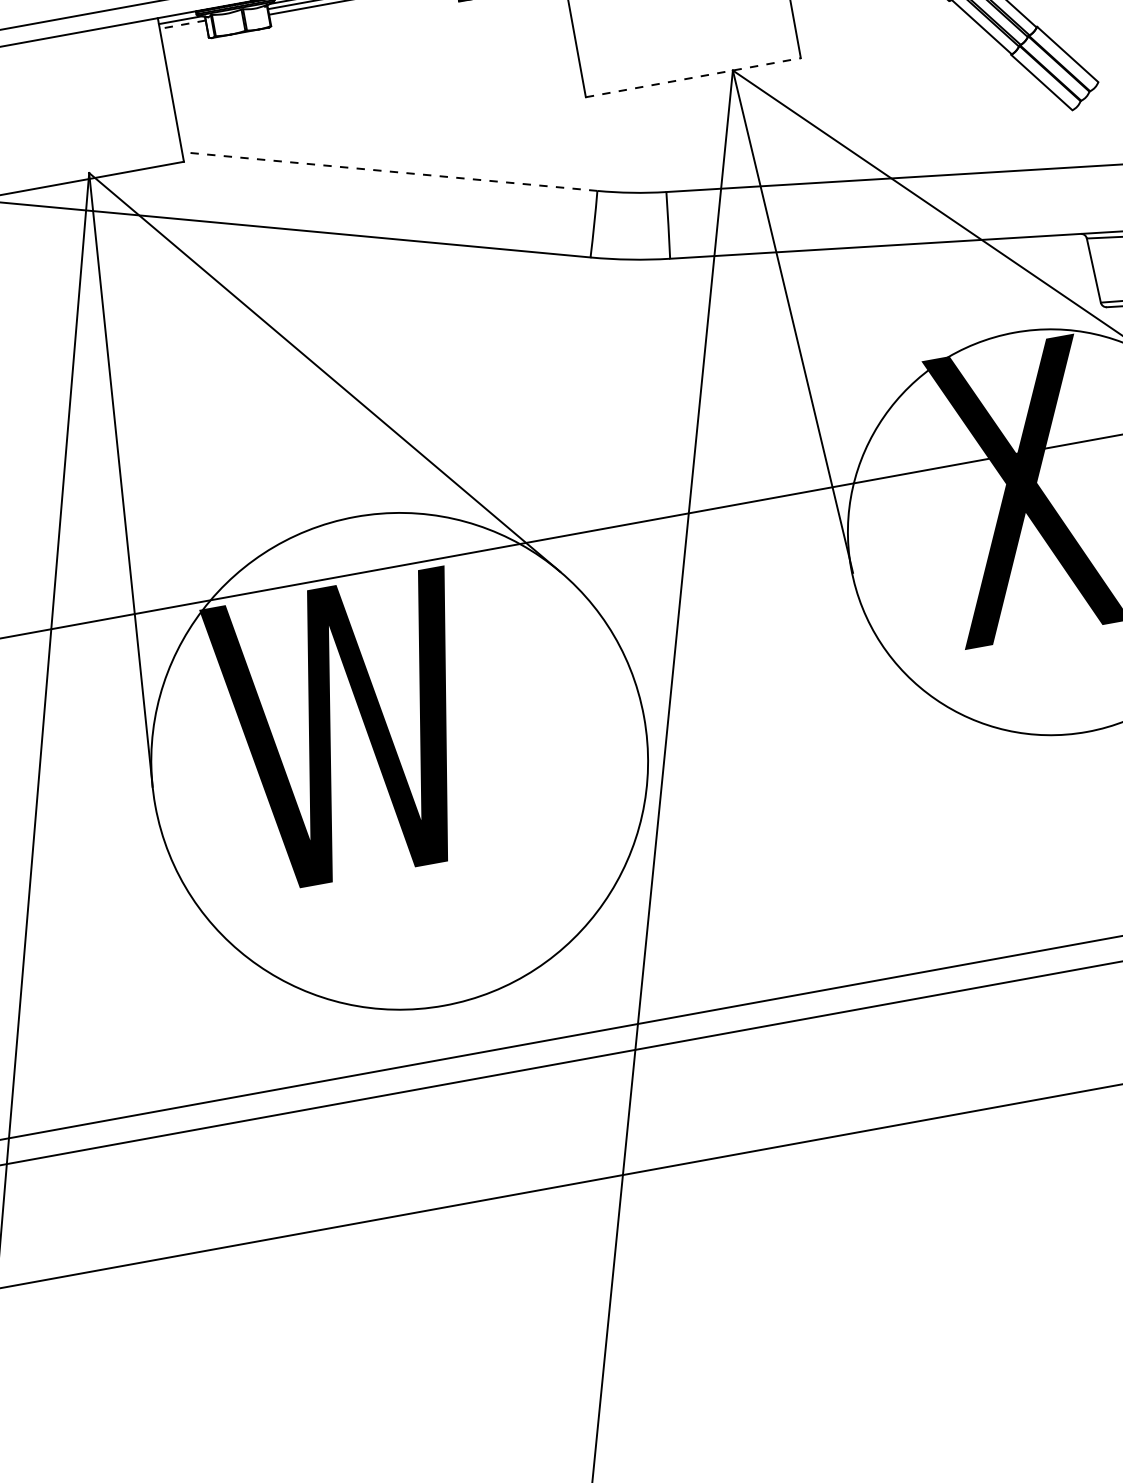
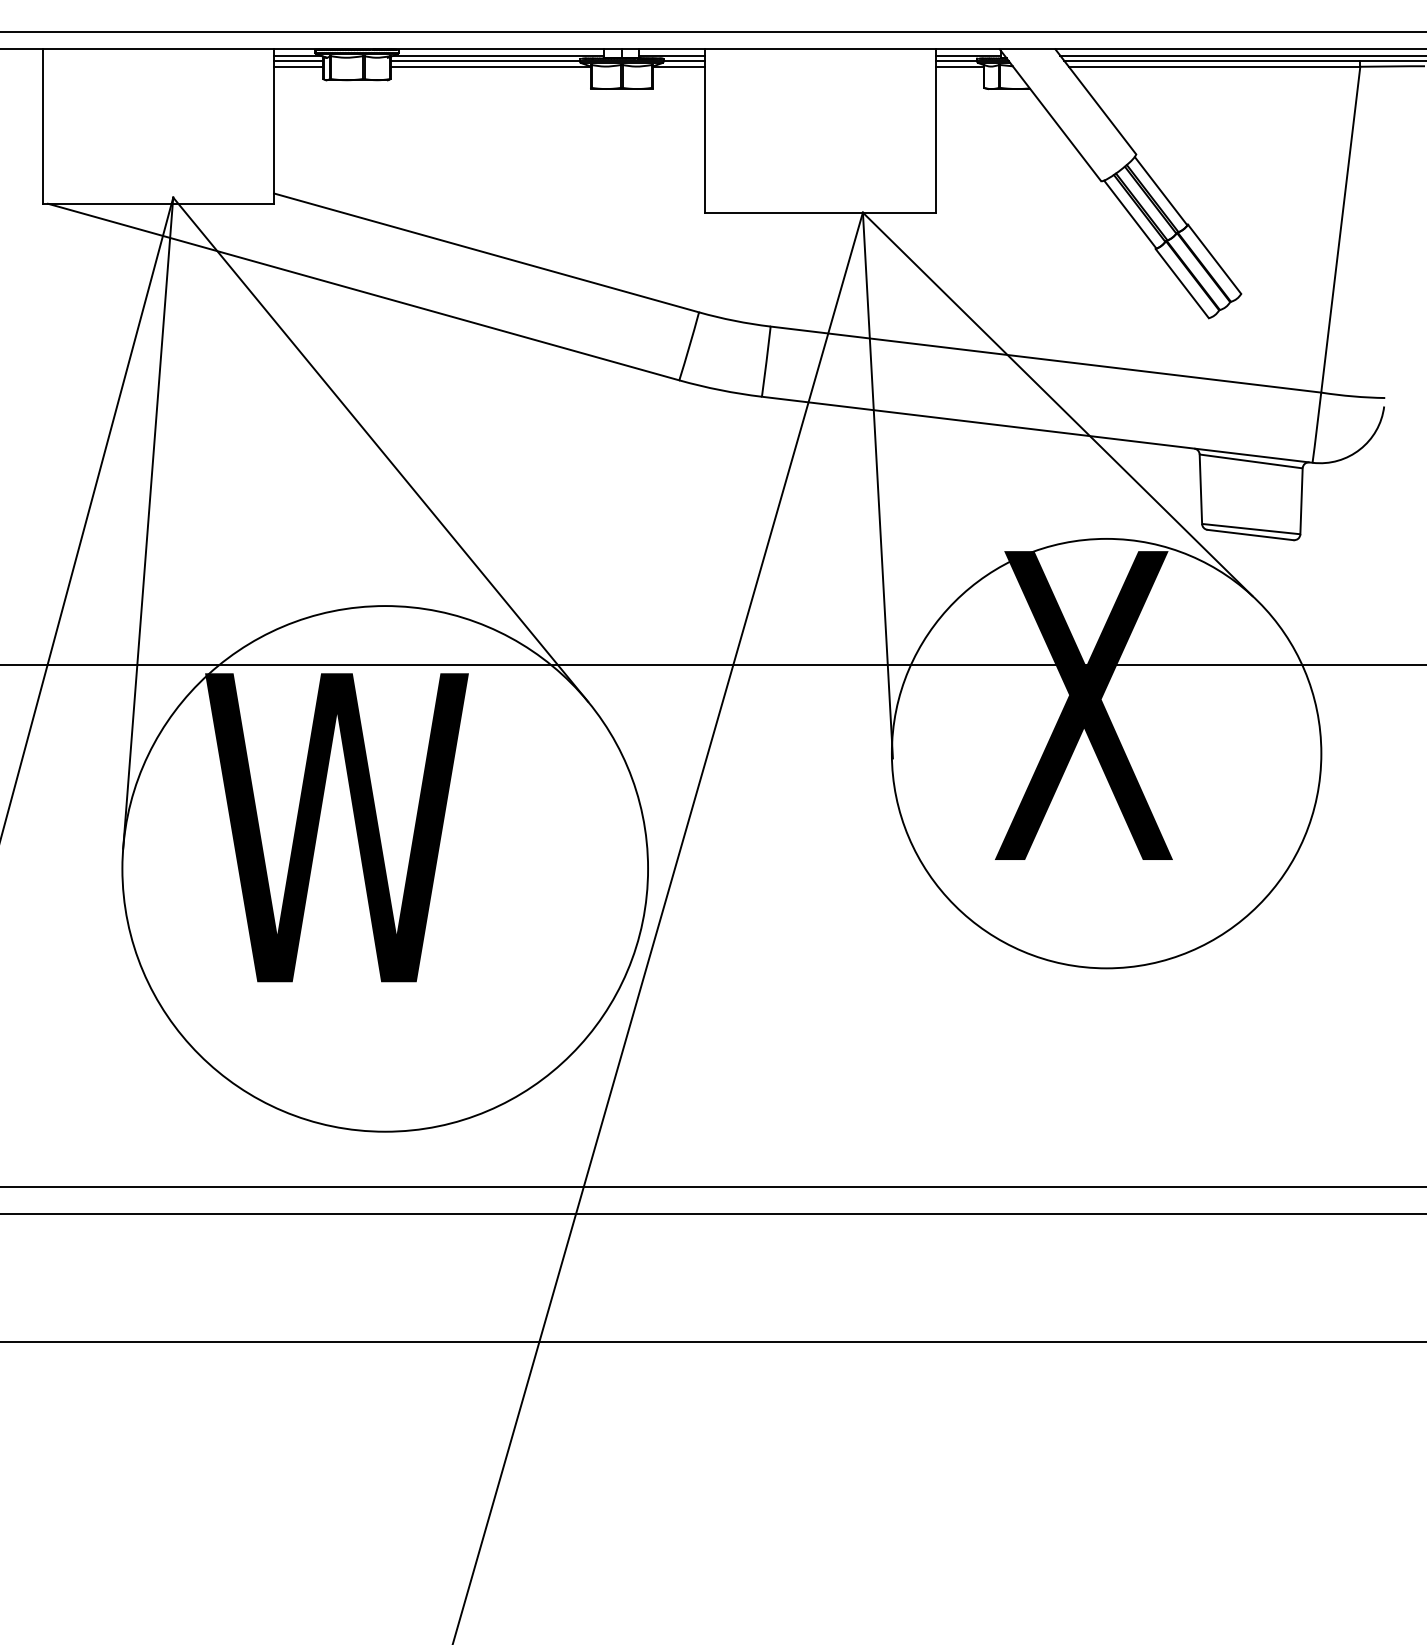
line: (182, 24) -> (298, 60), dashed -> solid
line: (183, 30) -> (298, 66), added
line: (693, 77) -> (820, 212), dashed -> solid
line: (389, 171) -> (486, 252), dashed -> solid

